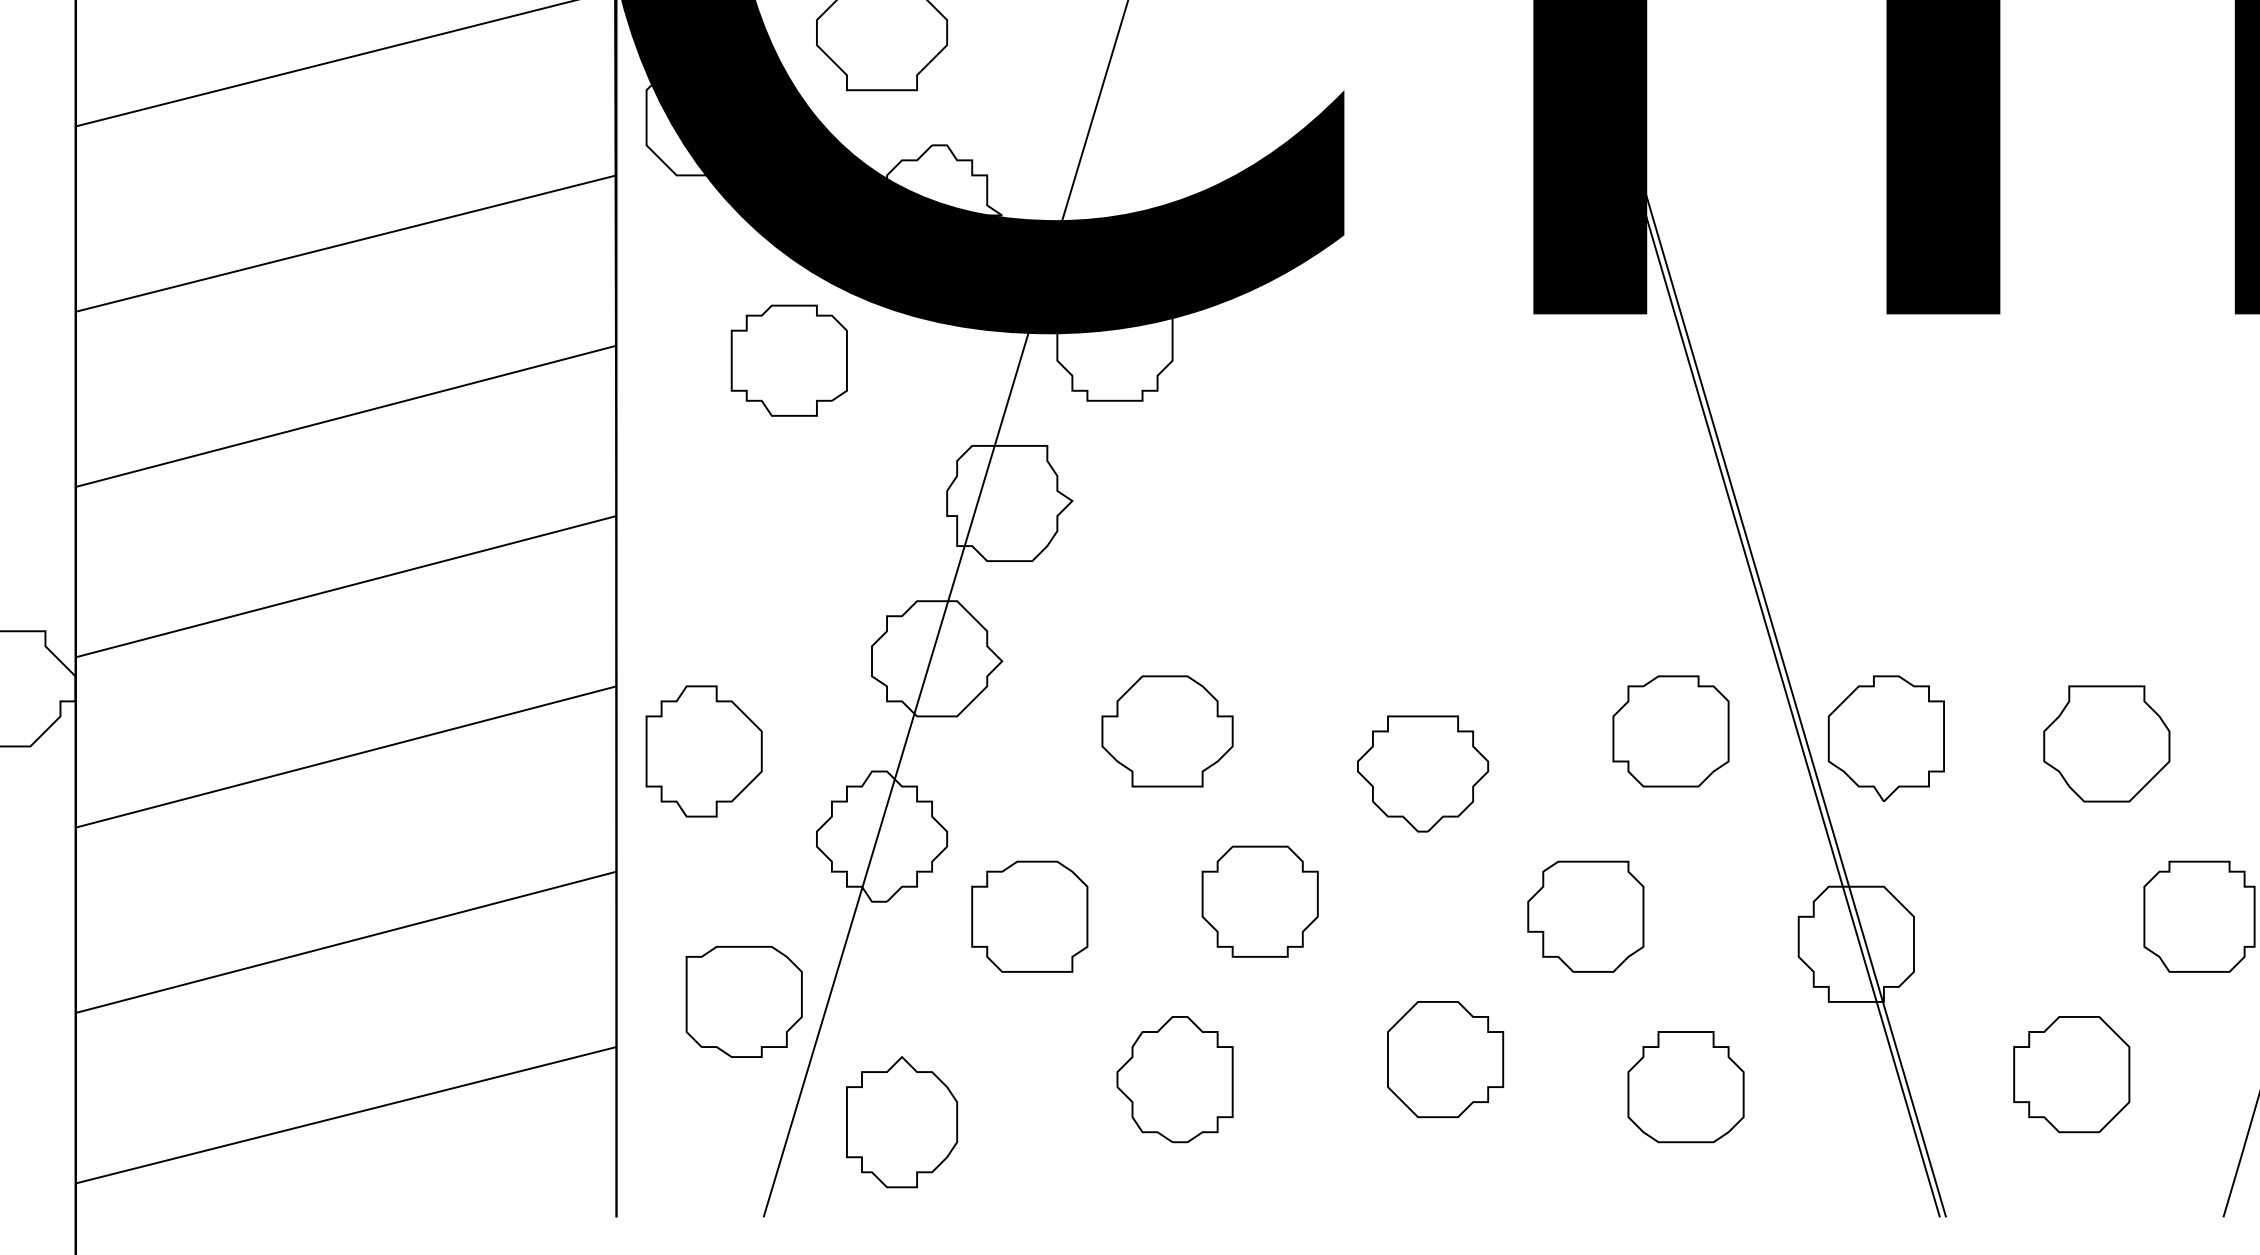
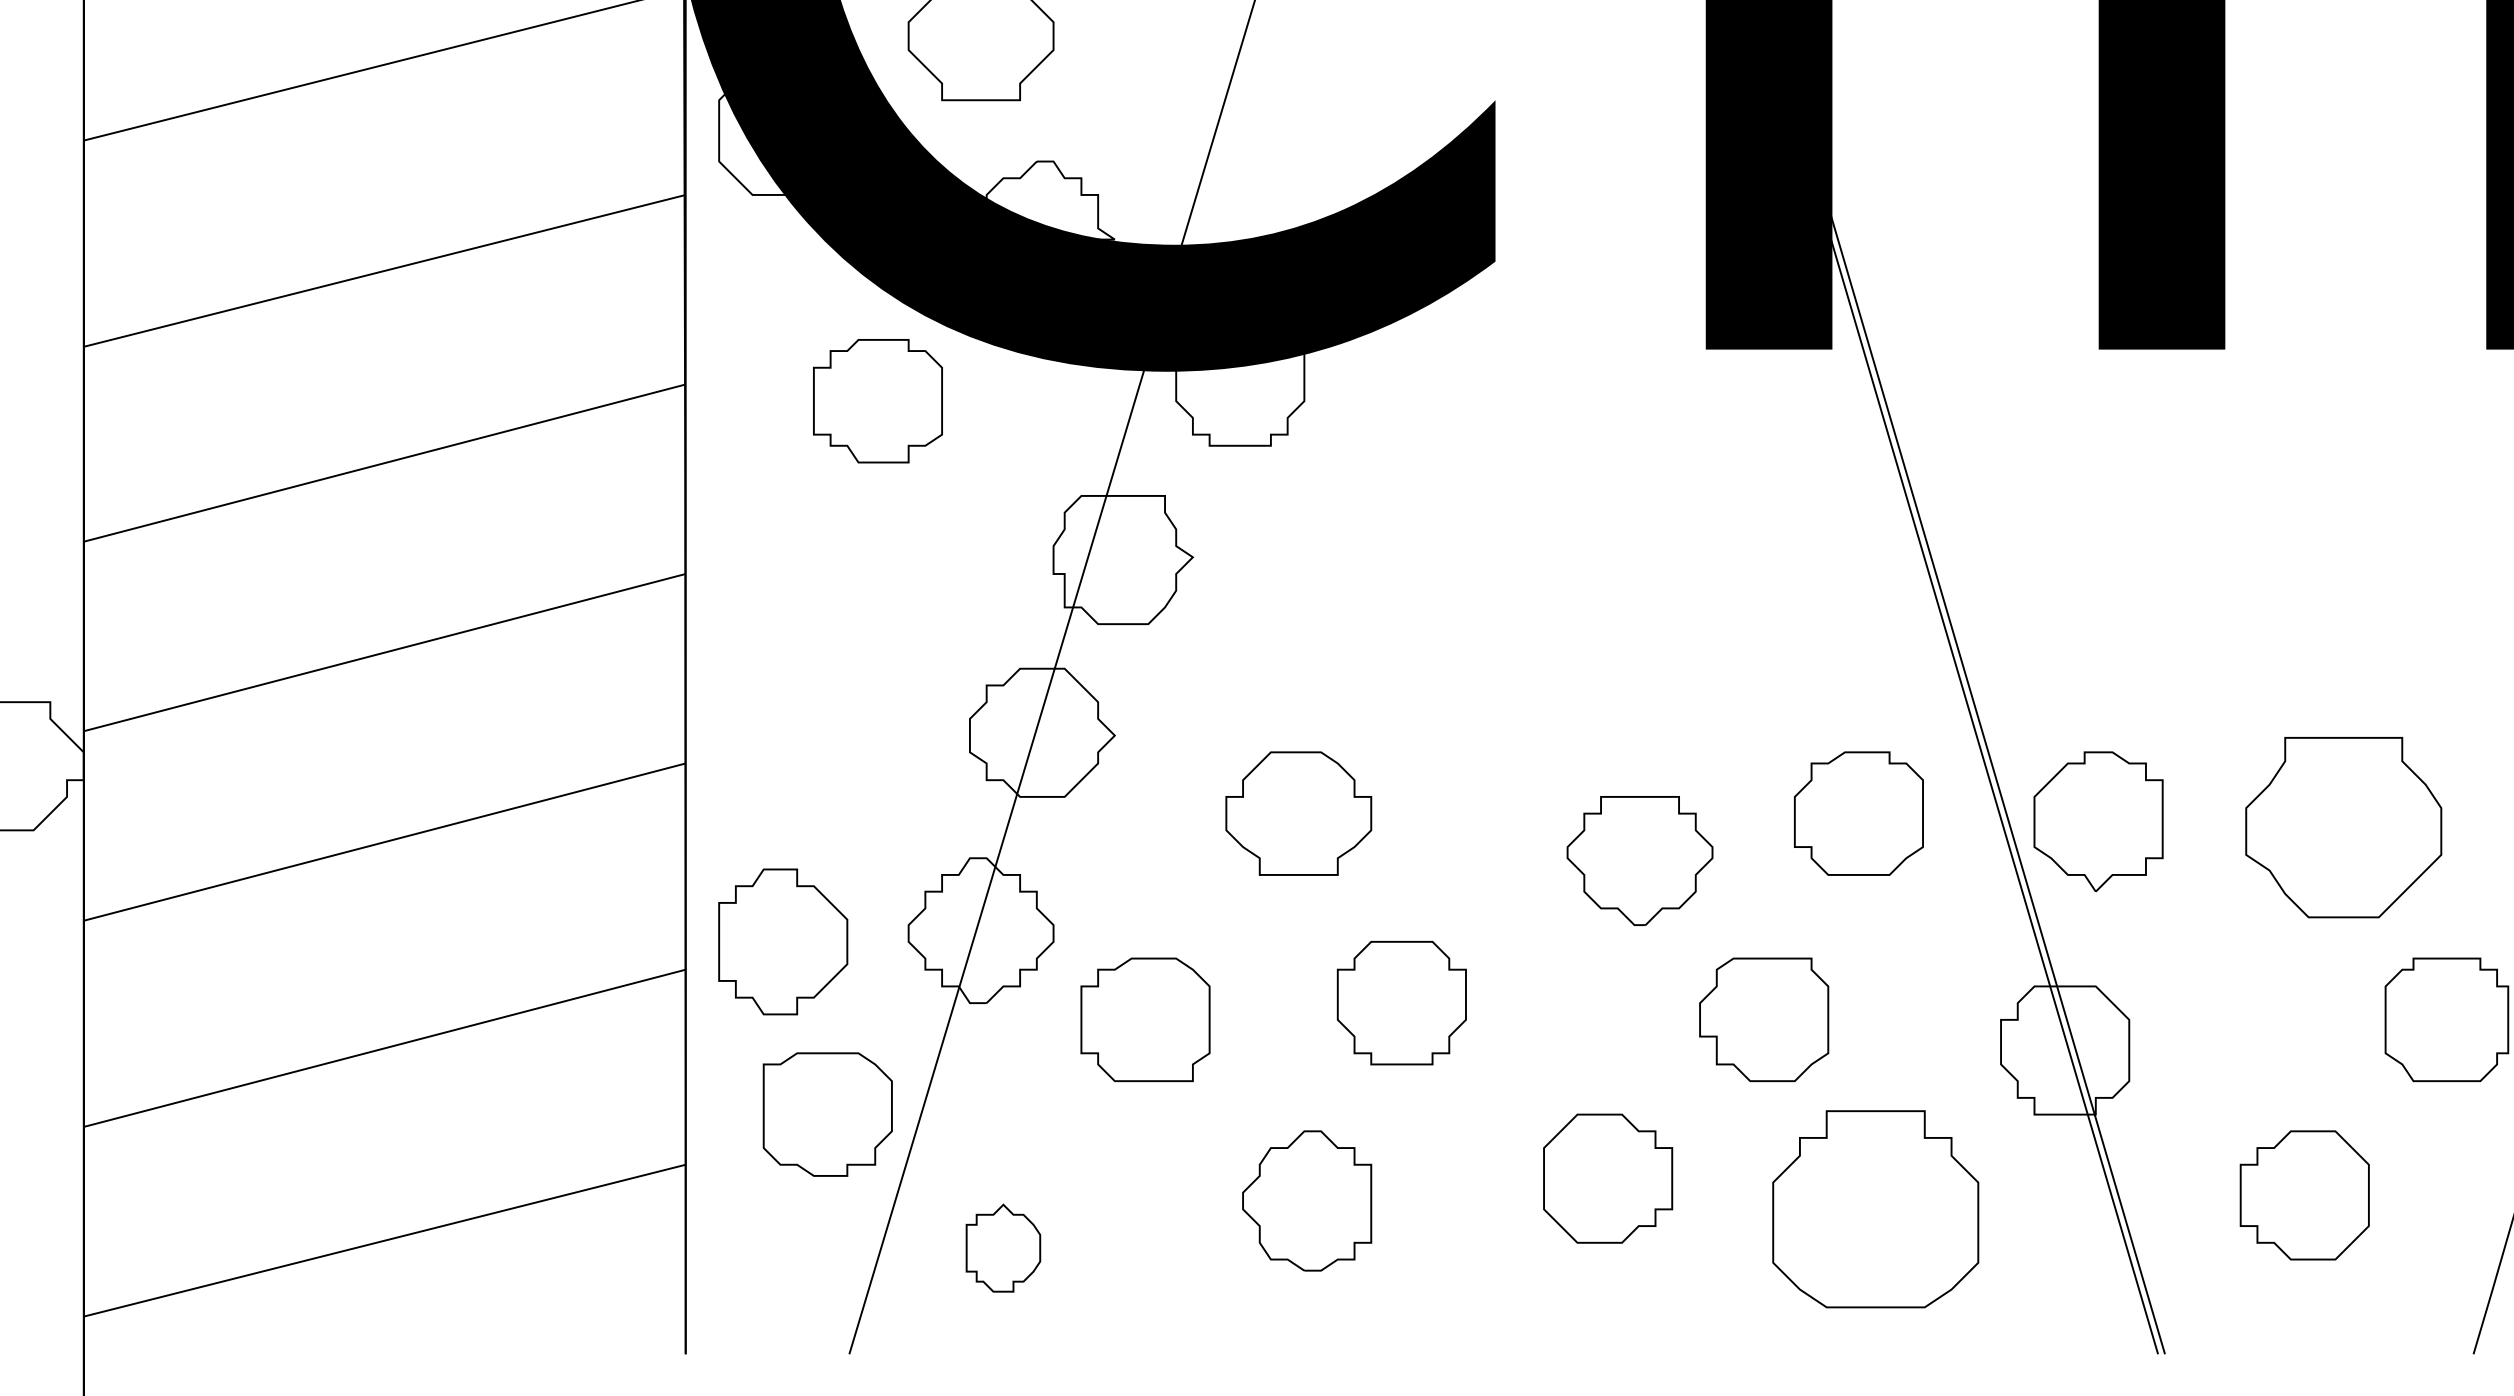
part: (2106, 743) -> (2343, 827), size x1.4
part: (704, 751) -> (783, 941), moved
part: (1422, 773) -> (1639, 860), moved
part: (1685, 1087) -> (1875, 1209), size x1.6
part: (902, 1121) -> (1003, 1247), size x0.6

